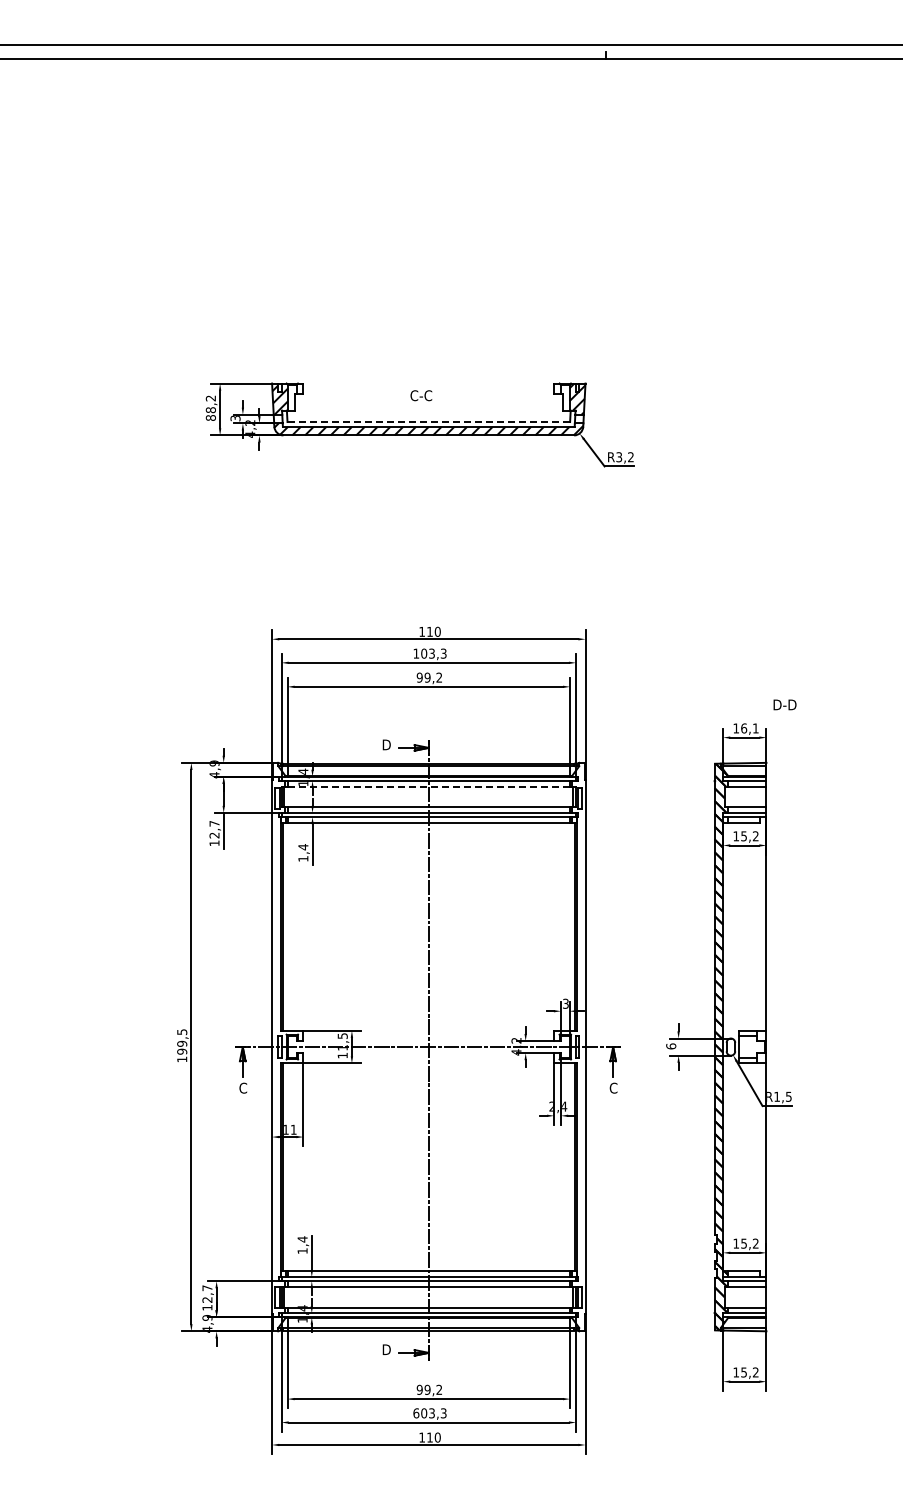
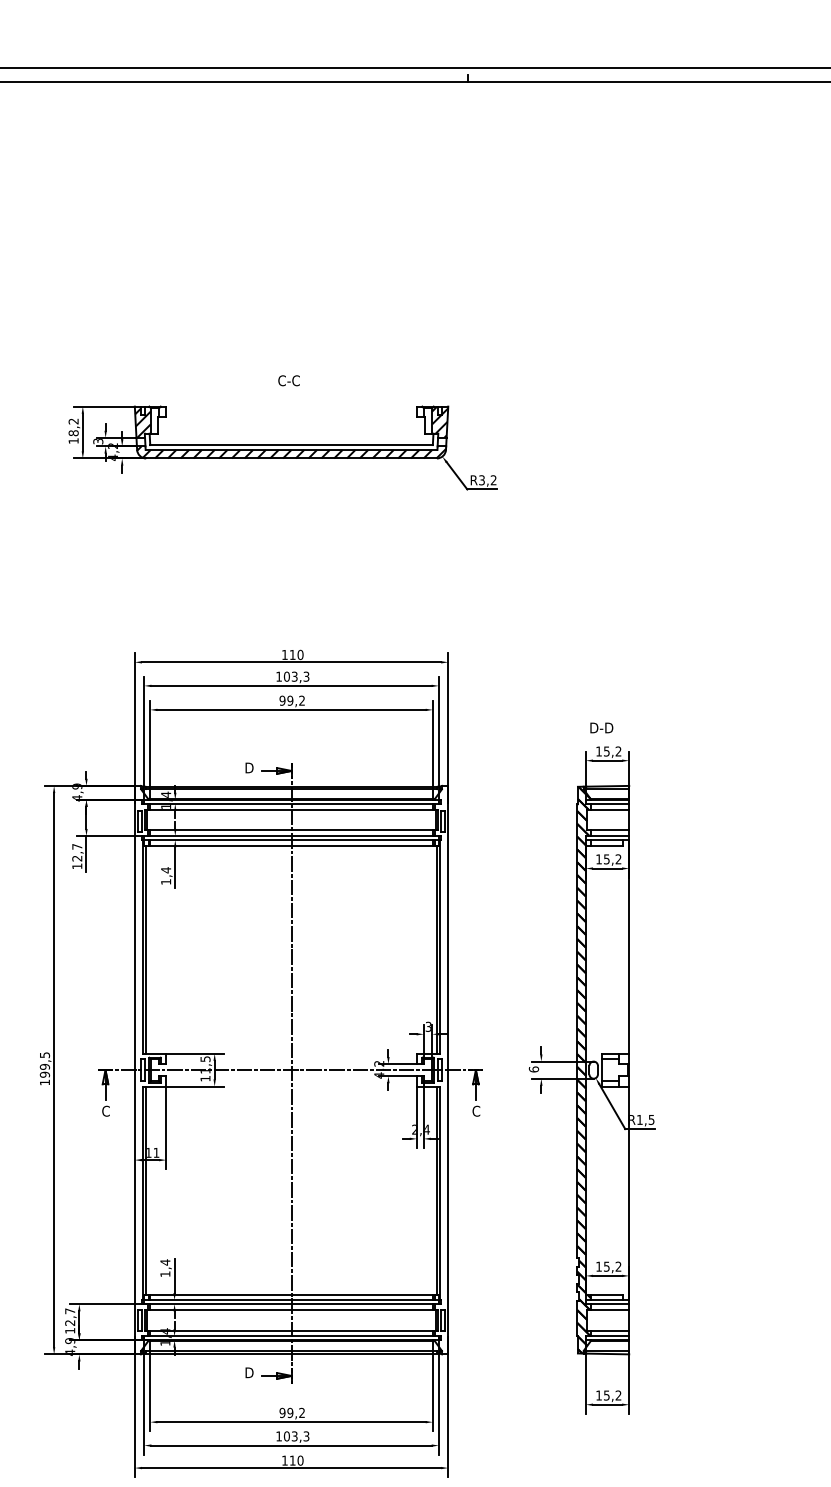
text: (421, 395) -> (289, 380), moved
text: (210, 417) -> (73, 440), 88,2 -> 18,2
line: (428, 422) -> (291, 445), dashed -> solid
text: (784, 704) -> (601, 727), moved
text: (749, 728) -> (612, 751), 16,1 -> 15,2
line: (428, 786) -> (291, 809), dashed -> solid
text: (416, 1413) -> (279, 1436), 603,3 -> 103,3

